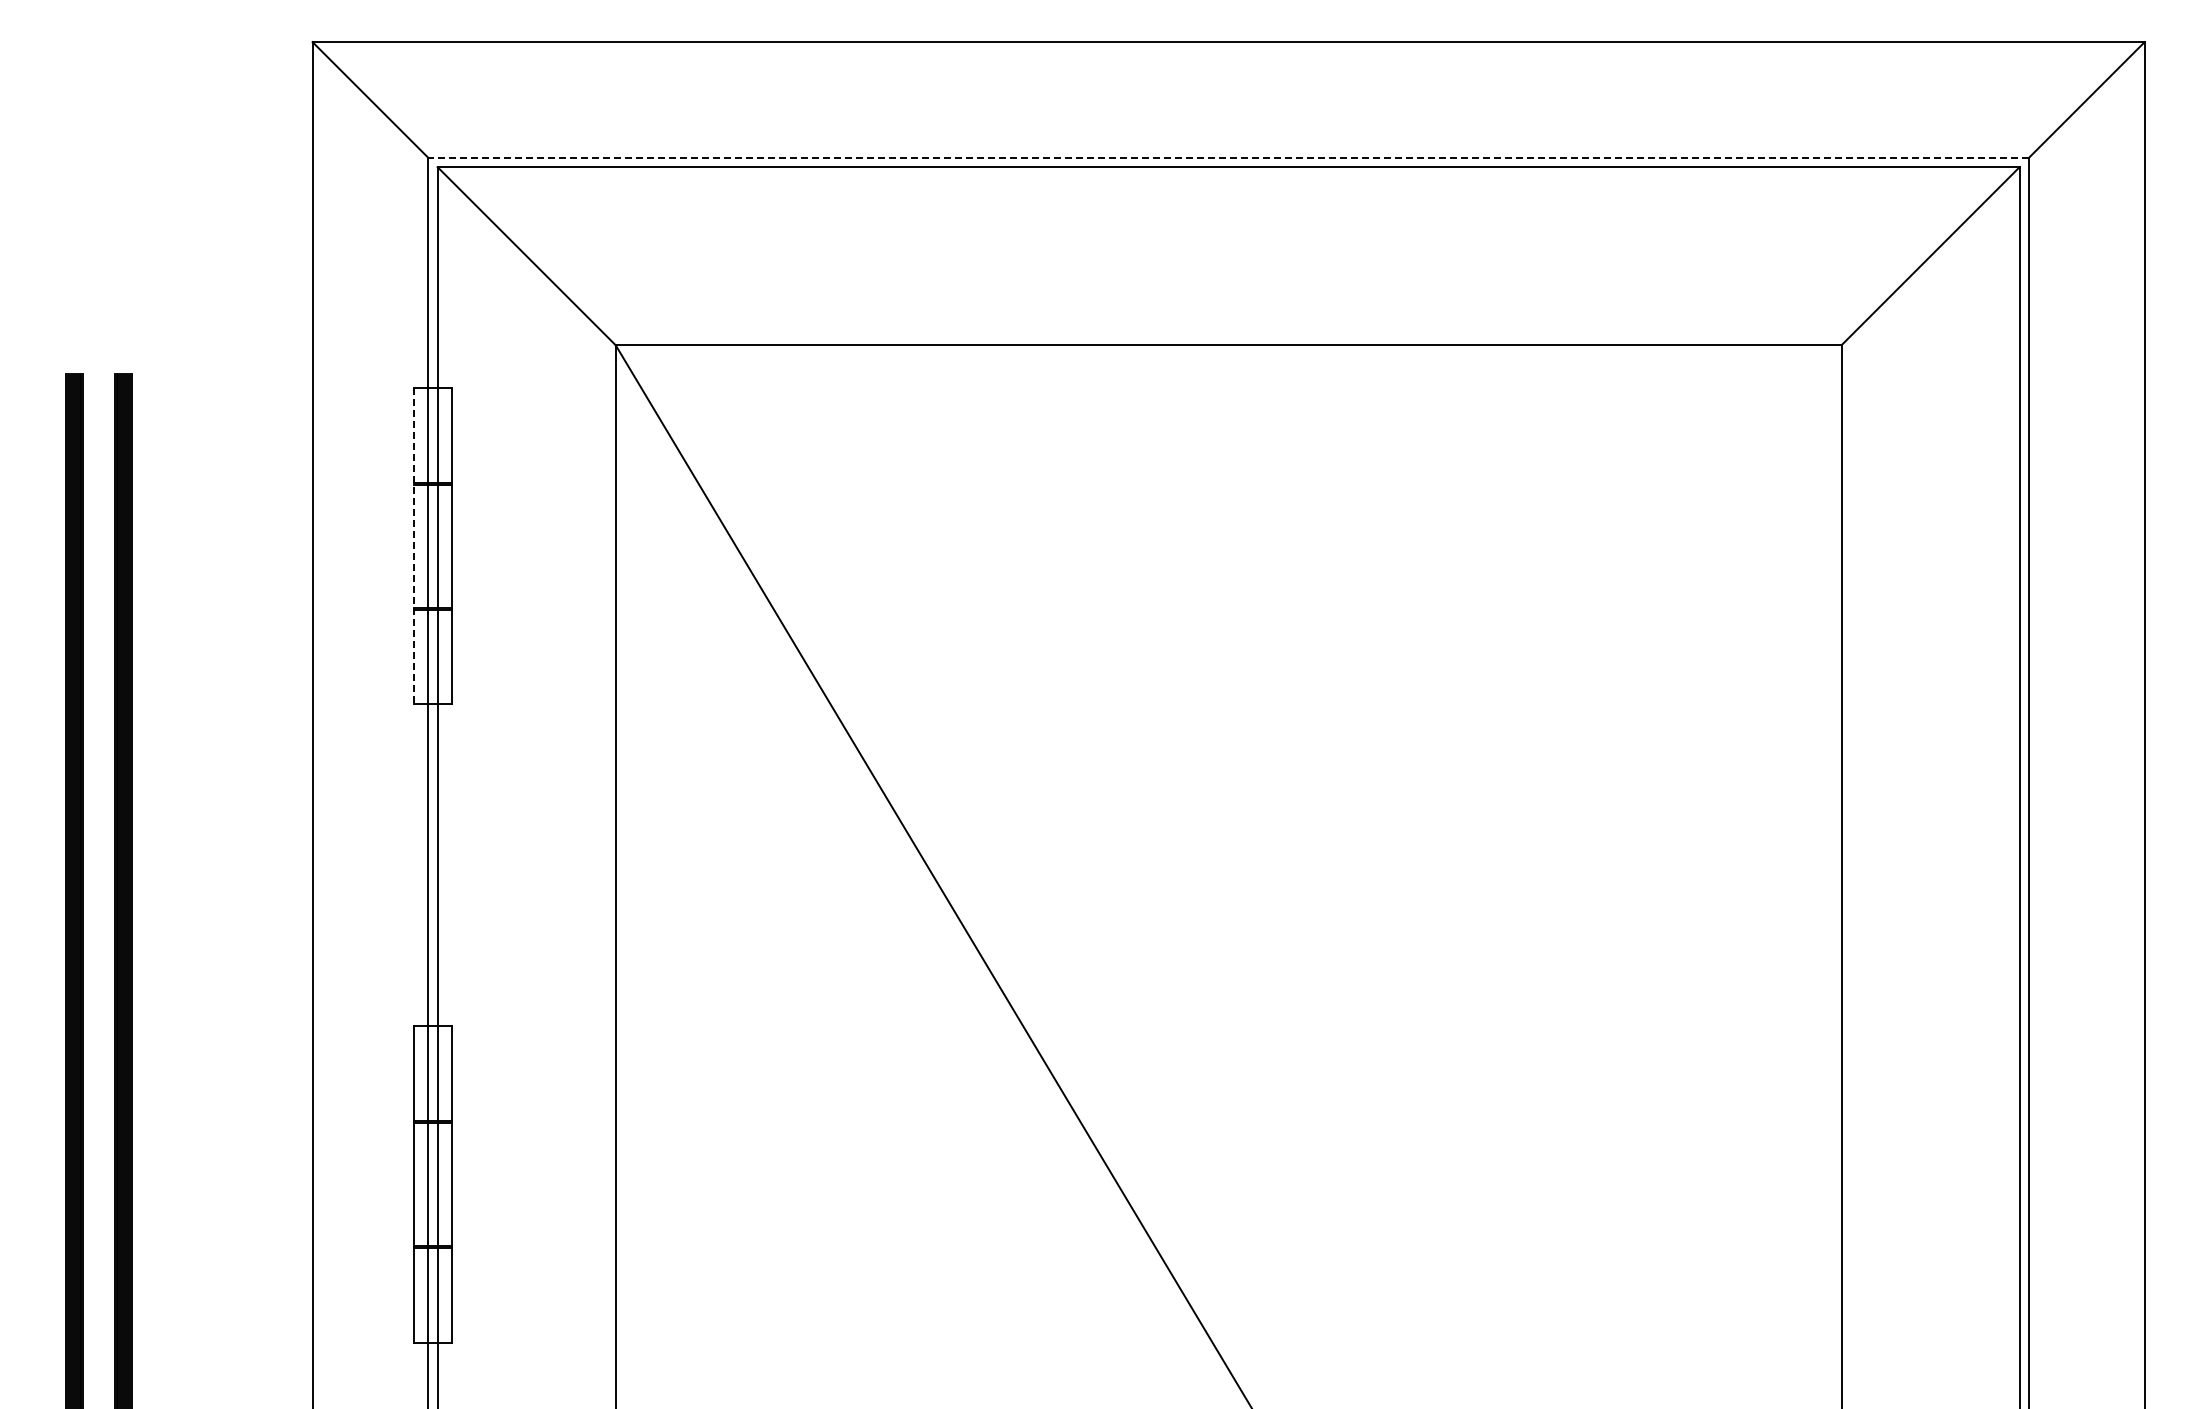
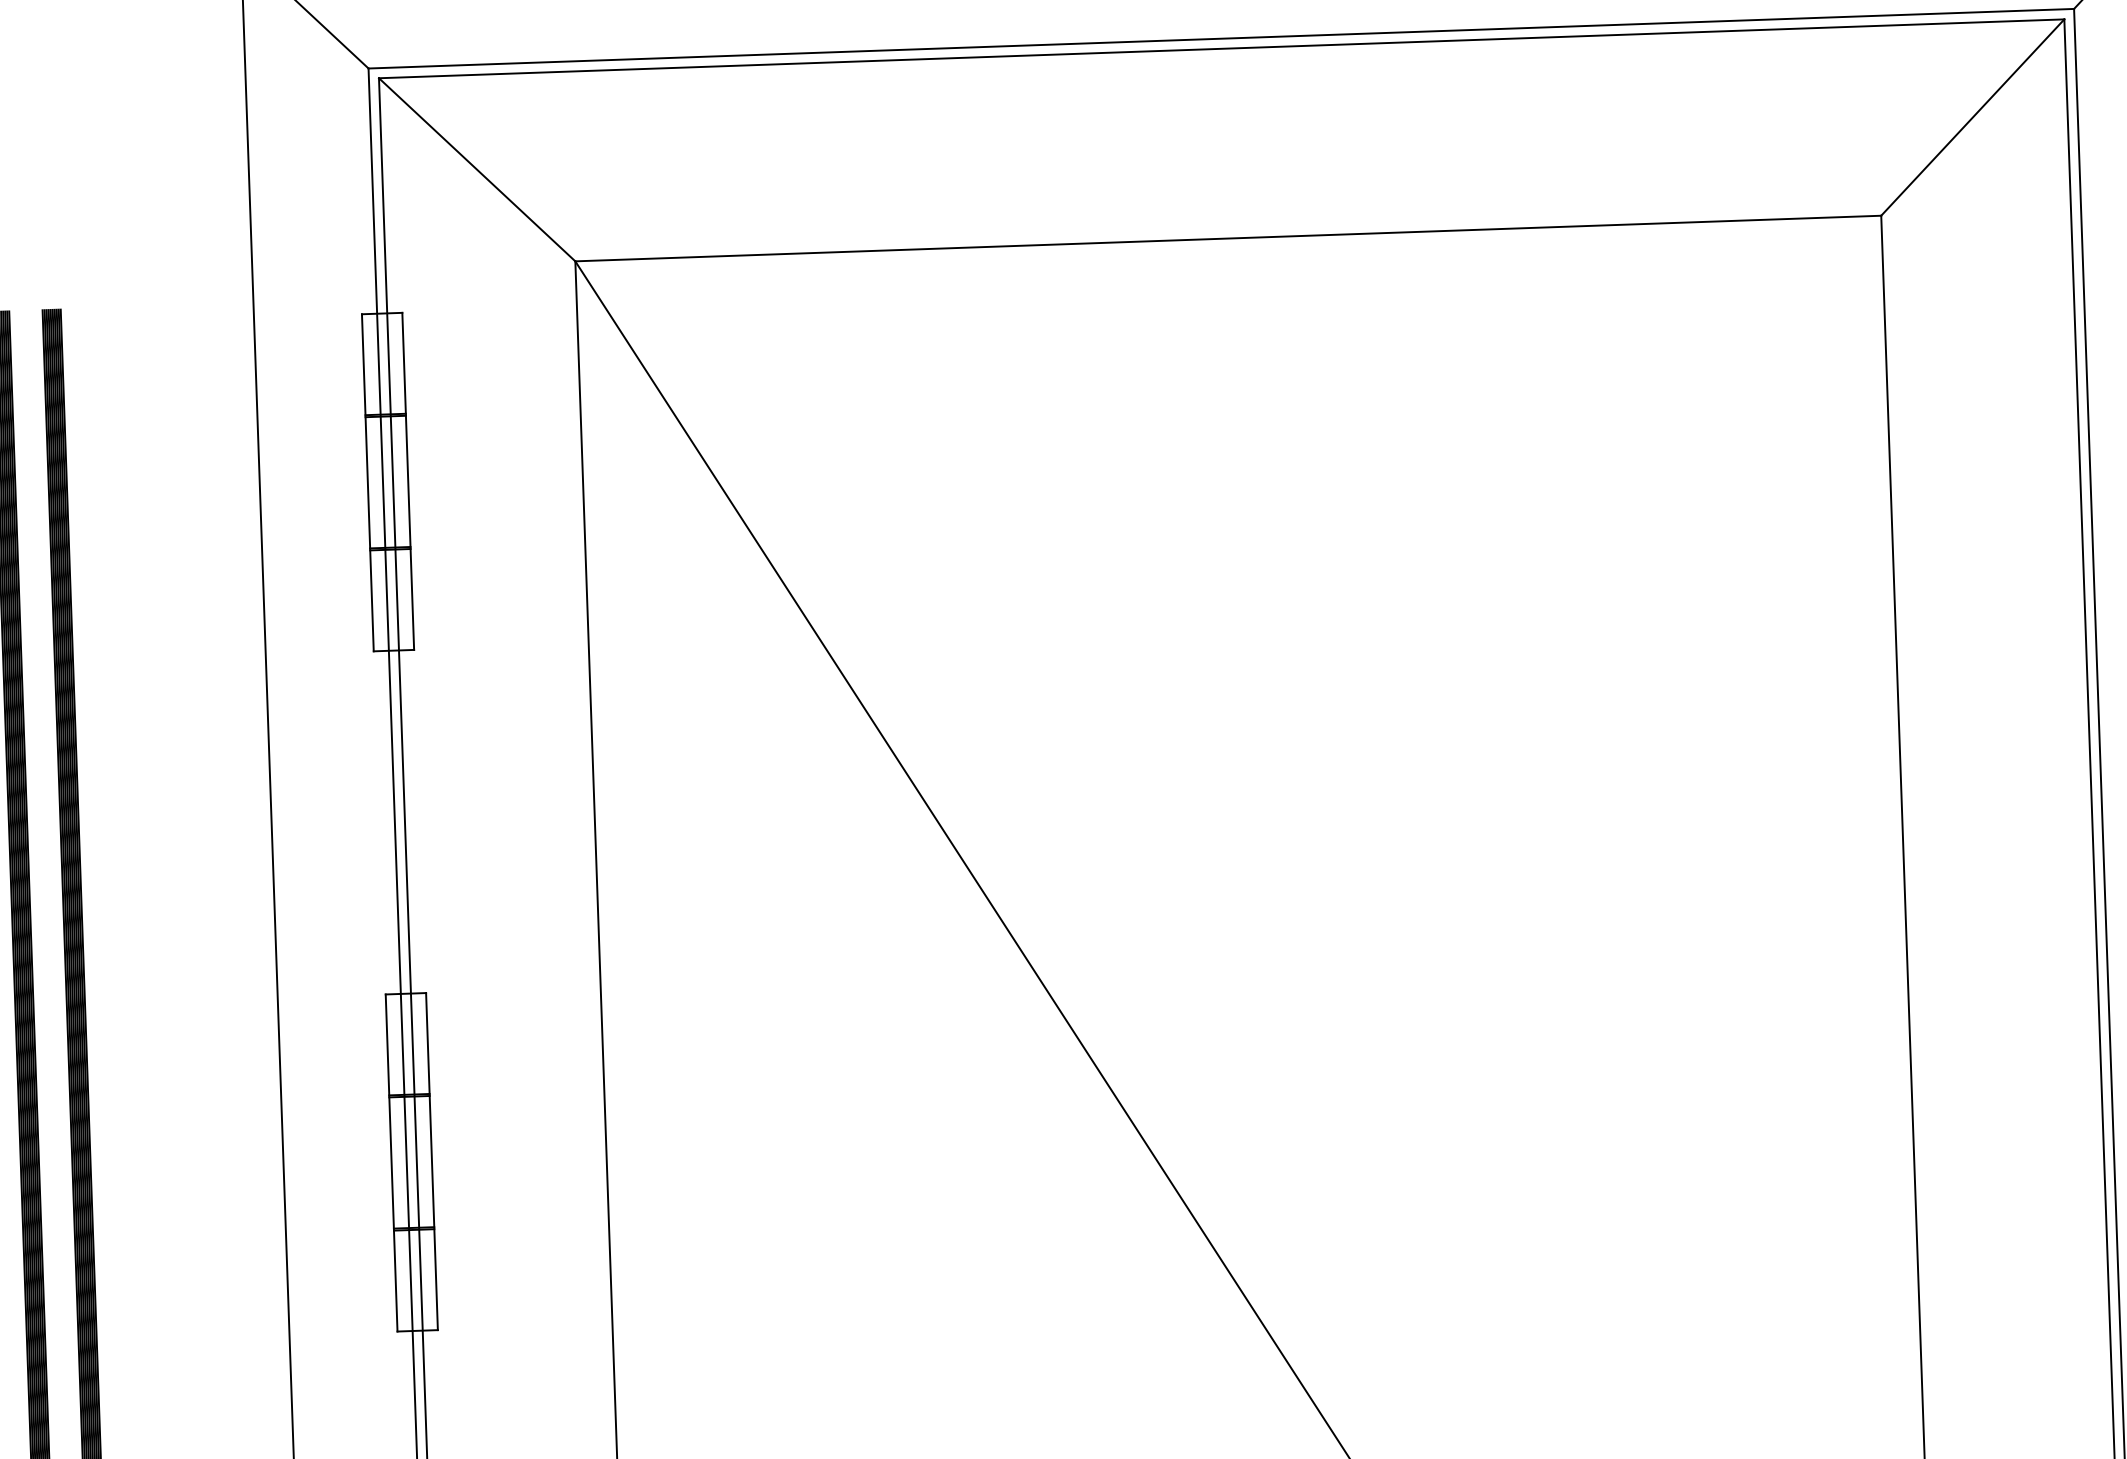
line: (1228, 157) -> (1221, 38), dashed -> solid
line: (413, 546) -> (367, 483), dashed -> solid

